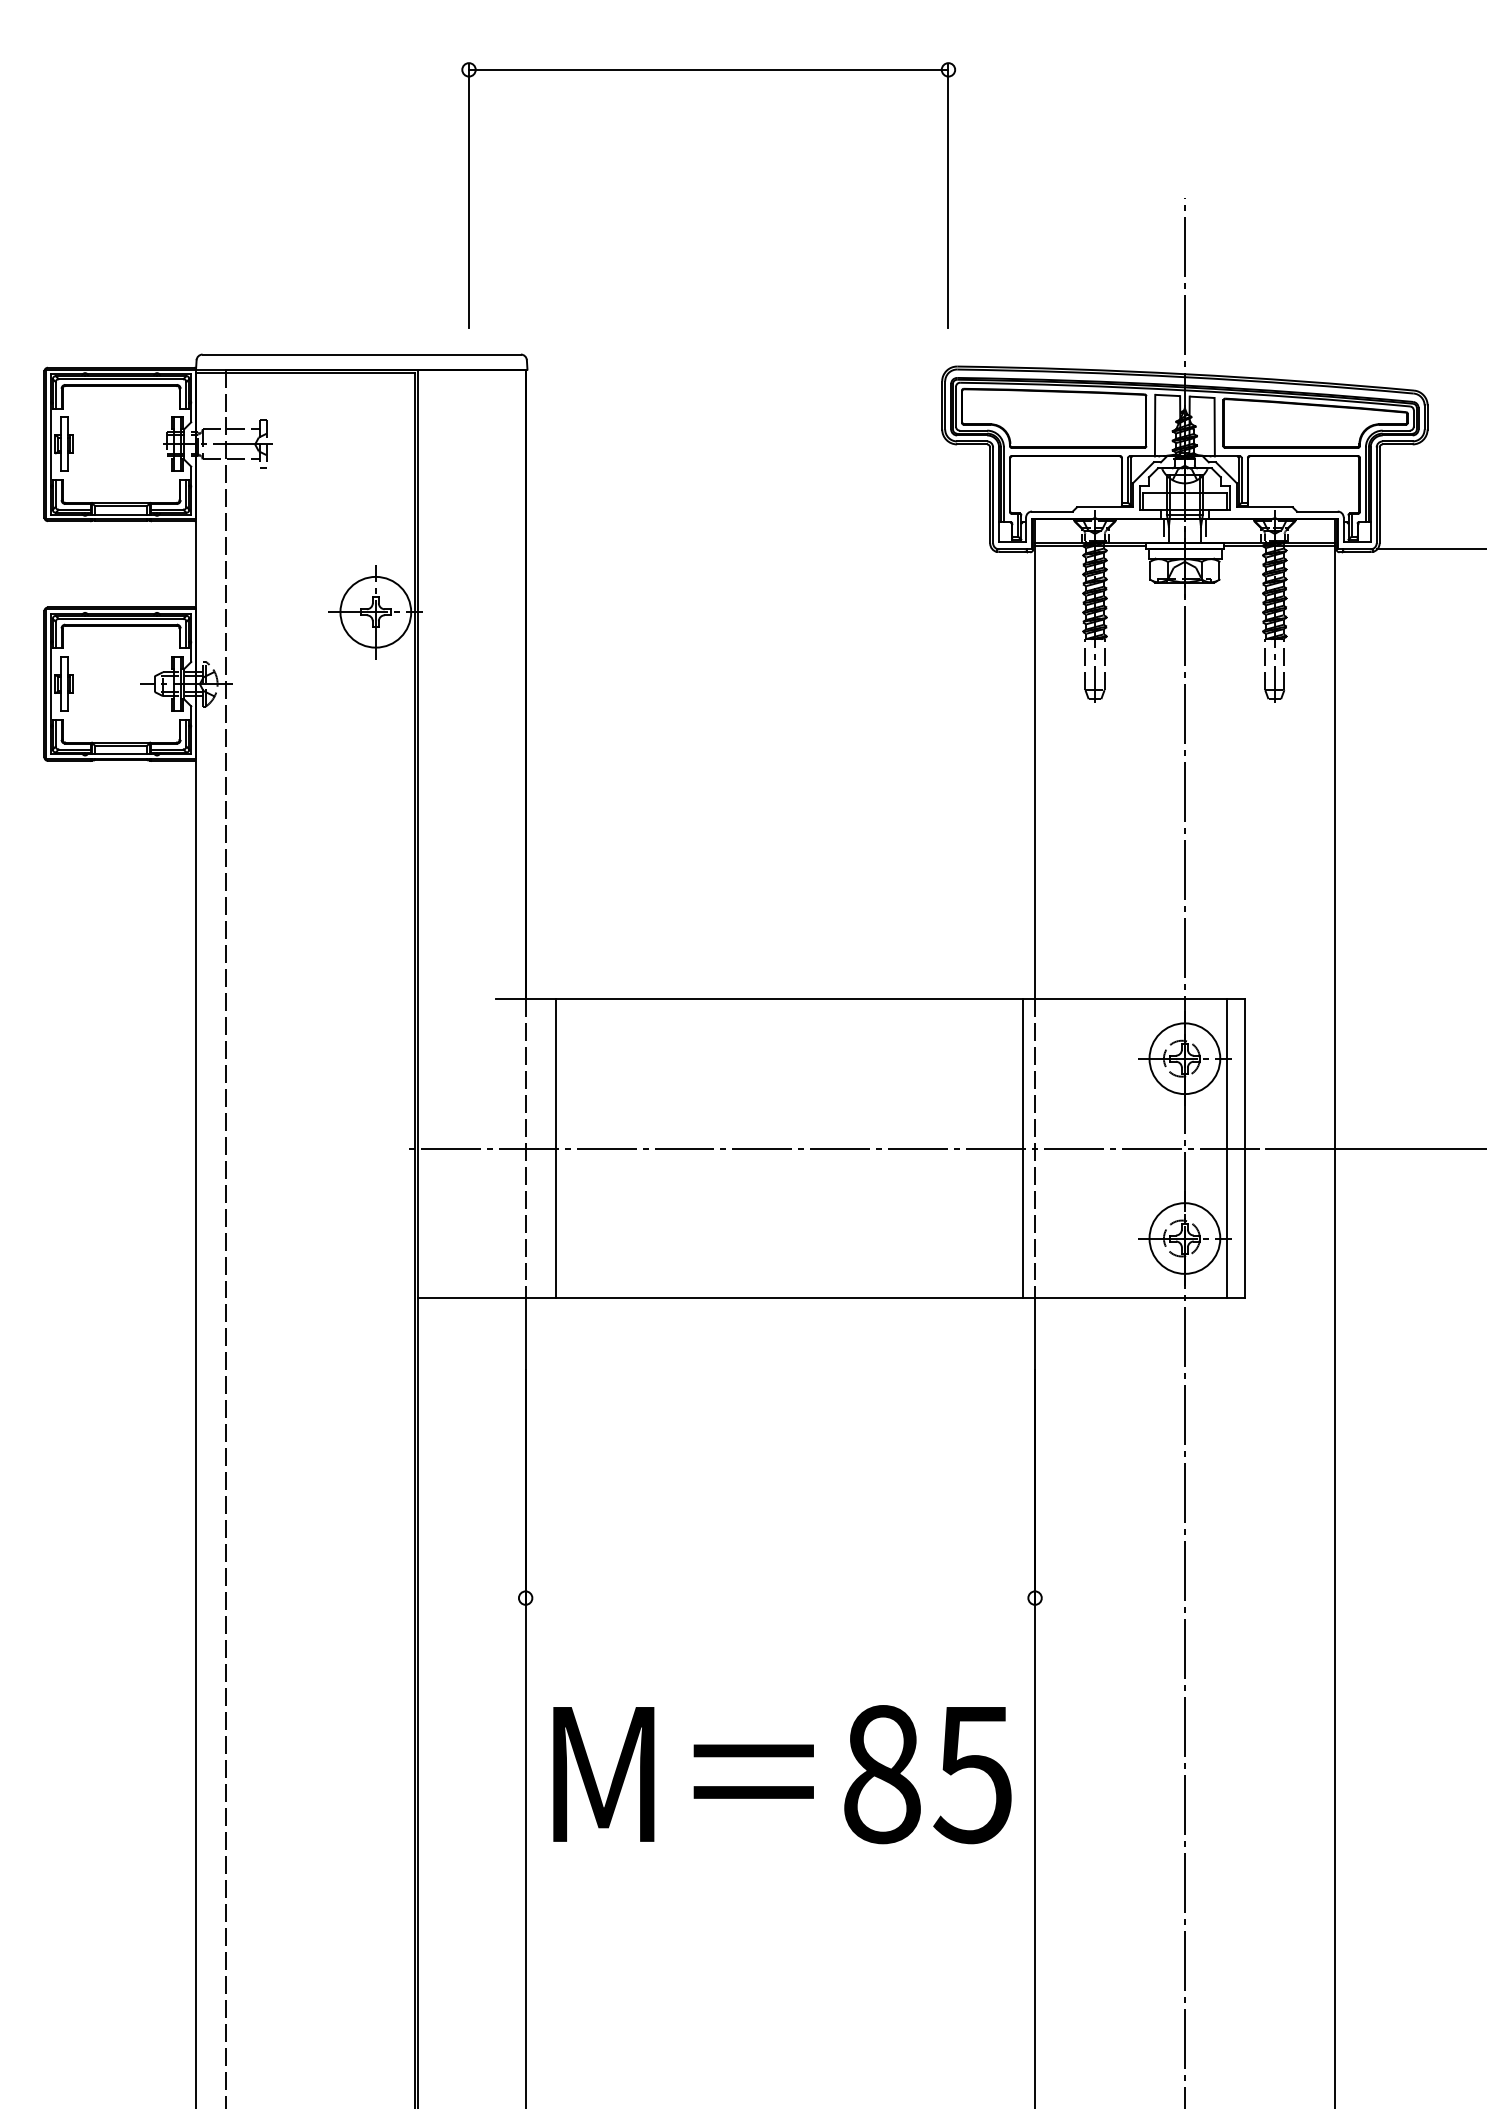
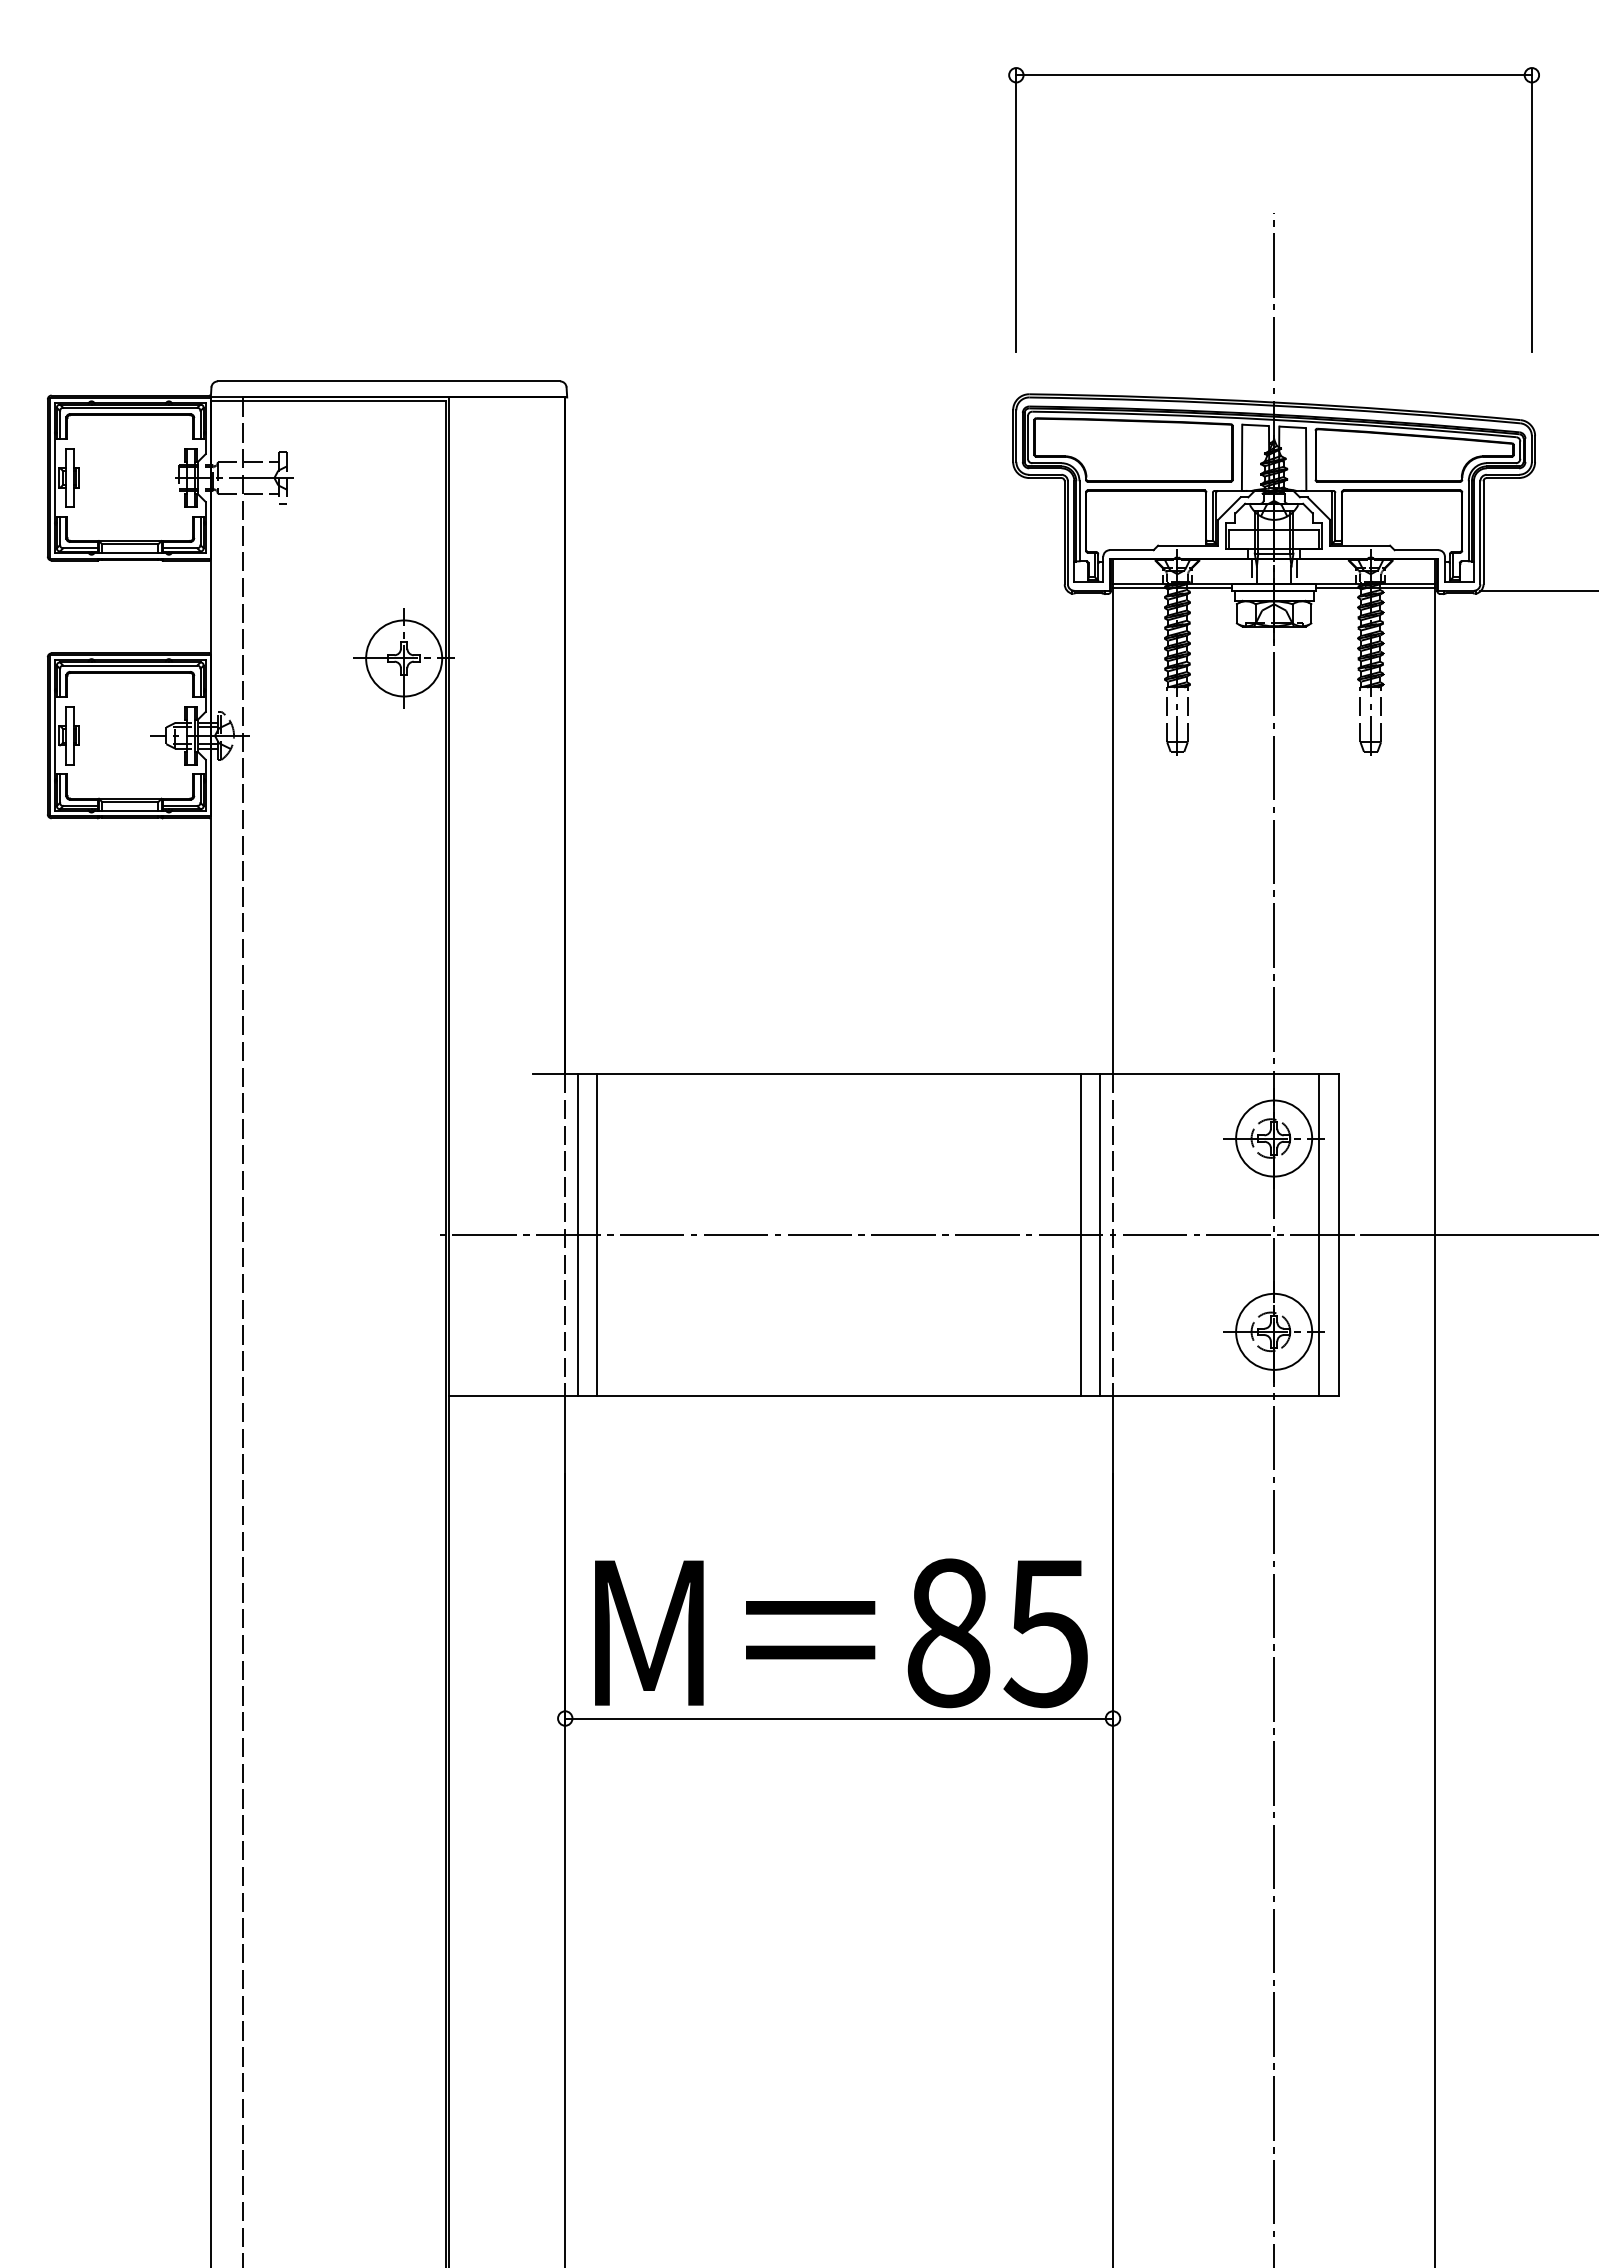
part: (708, 70) -> (1273, 75), moved
line: (537, 1148) -> (578, 1235), added
line: (1004, 1148) -> (1080, 1235), added
line: (780, 1598) -> (839, 1718), added
text: (782, 1774) -> (841, 1633), moved

